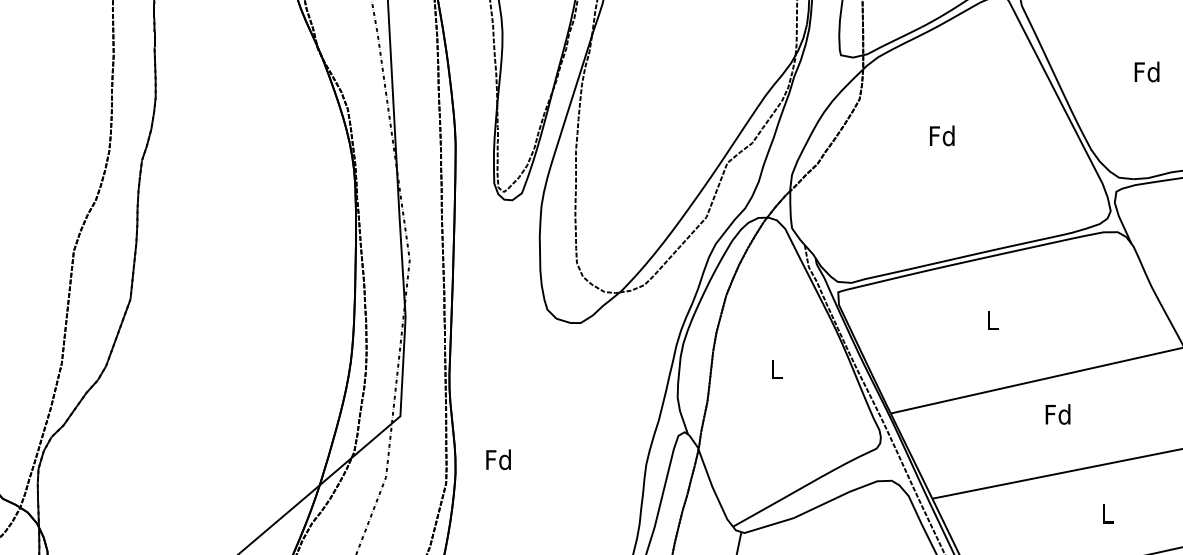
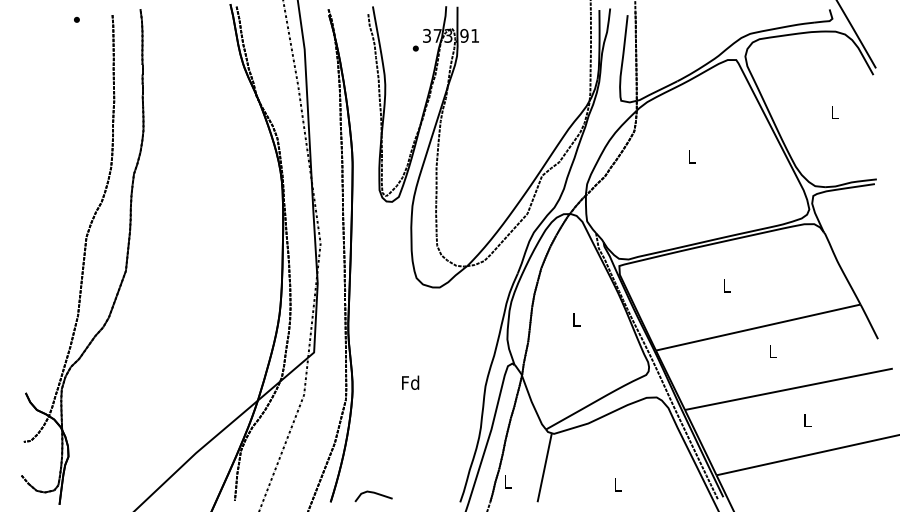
text: (1146, 72) -> (834, 112), Fd -> L
text: (941, 135) -> (691, 156), Fd -> L
text: (1057, 414) -> (772, 351), Fd -> L
text: (498, 459) -> (410, 382), moved

